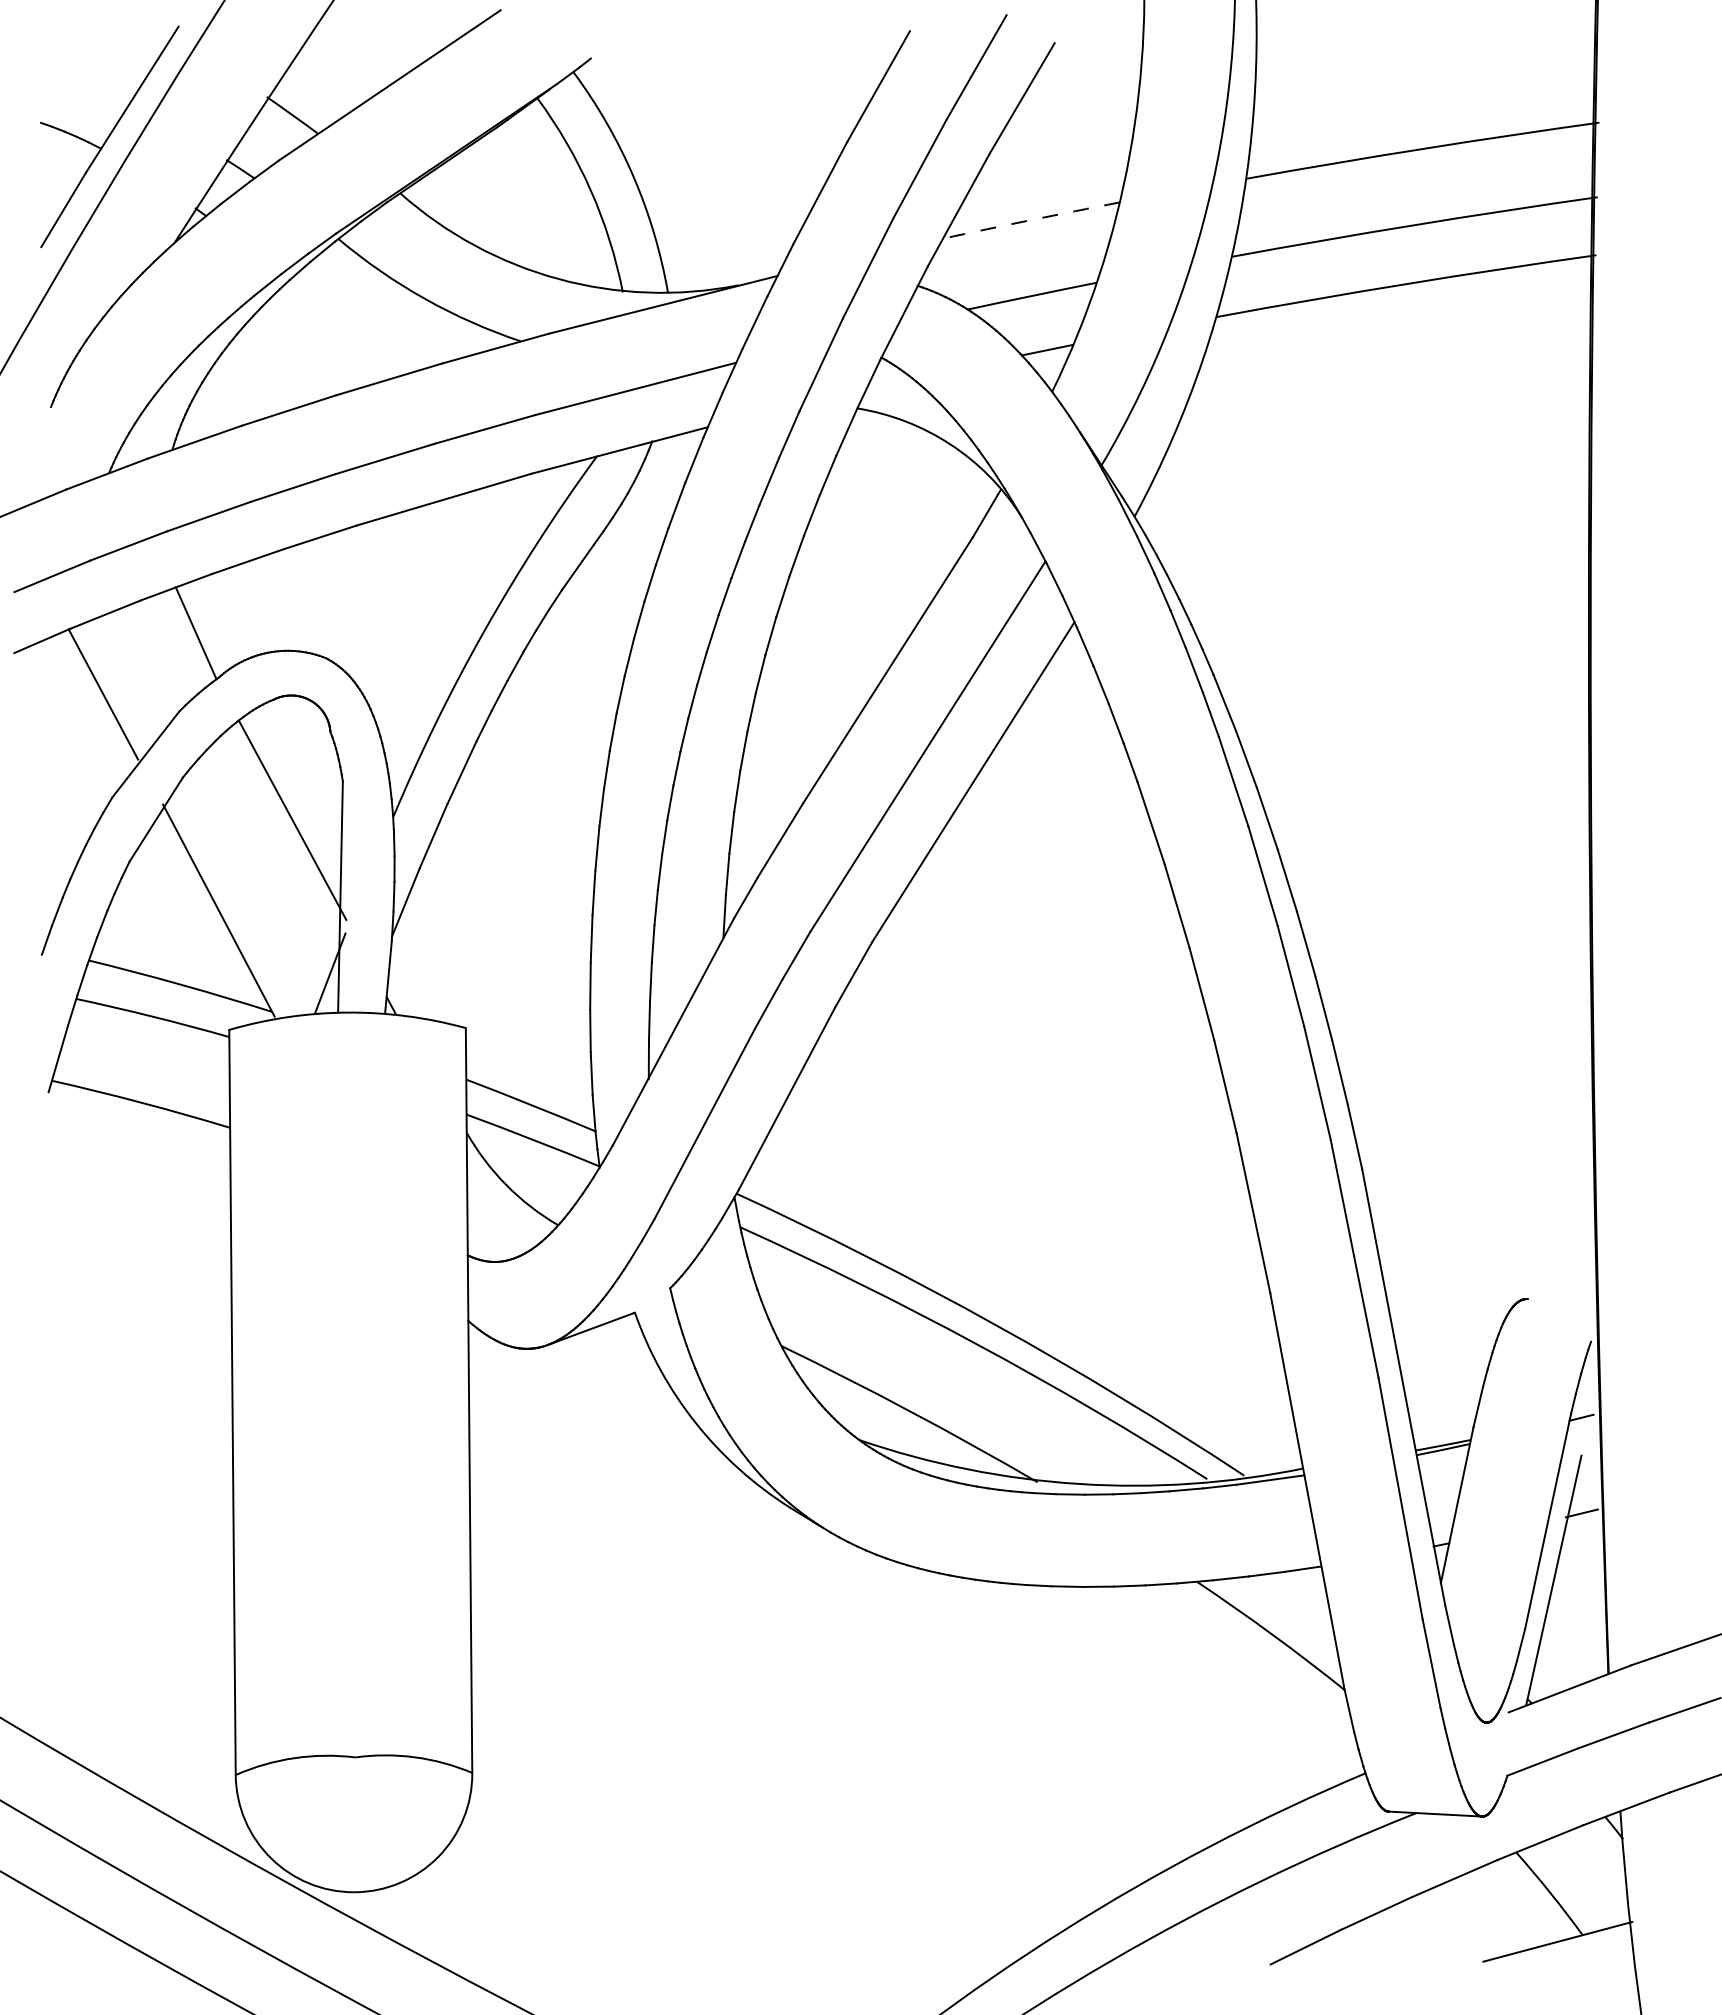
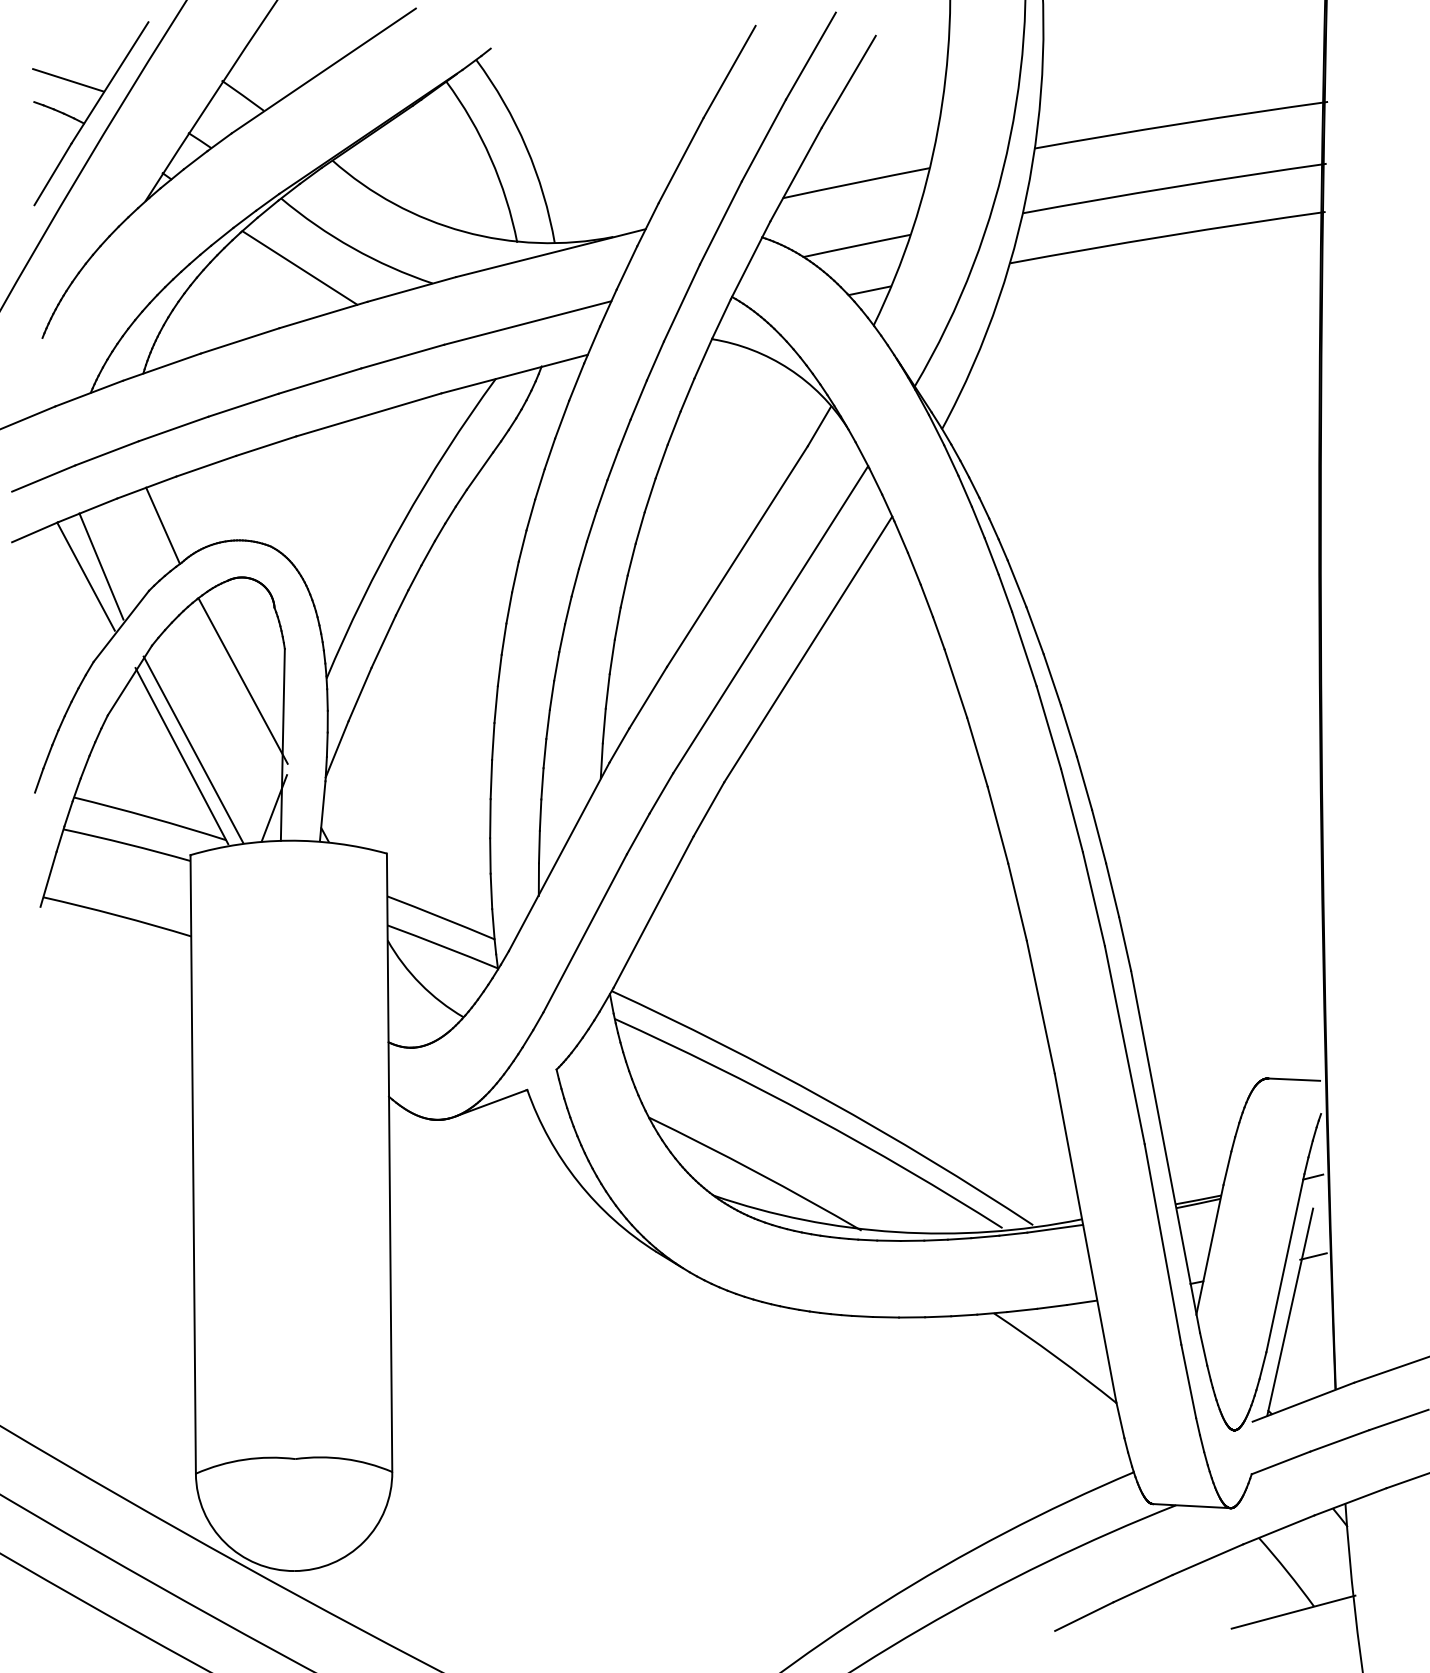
line: (81, 96) -> (67, 80), added
arc: (1031, 220) -> (856, 183), dashed -> solid
line: (360, 322) -> (299, 267), added
line: (121, 682) -> (101, 566), added
line: (232, 902) -> (193, 749), added
line: (1558, 1300) -> (1294, 1079), added

